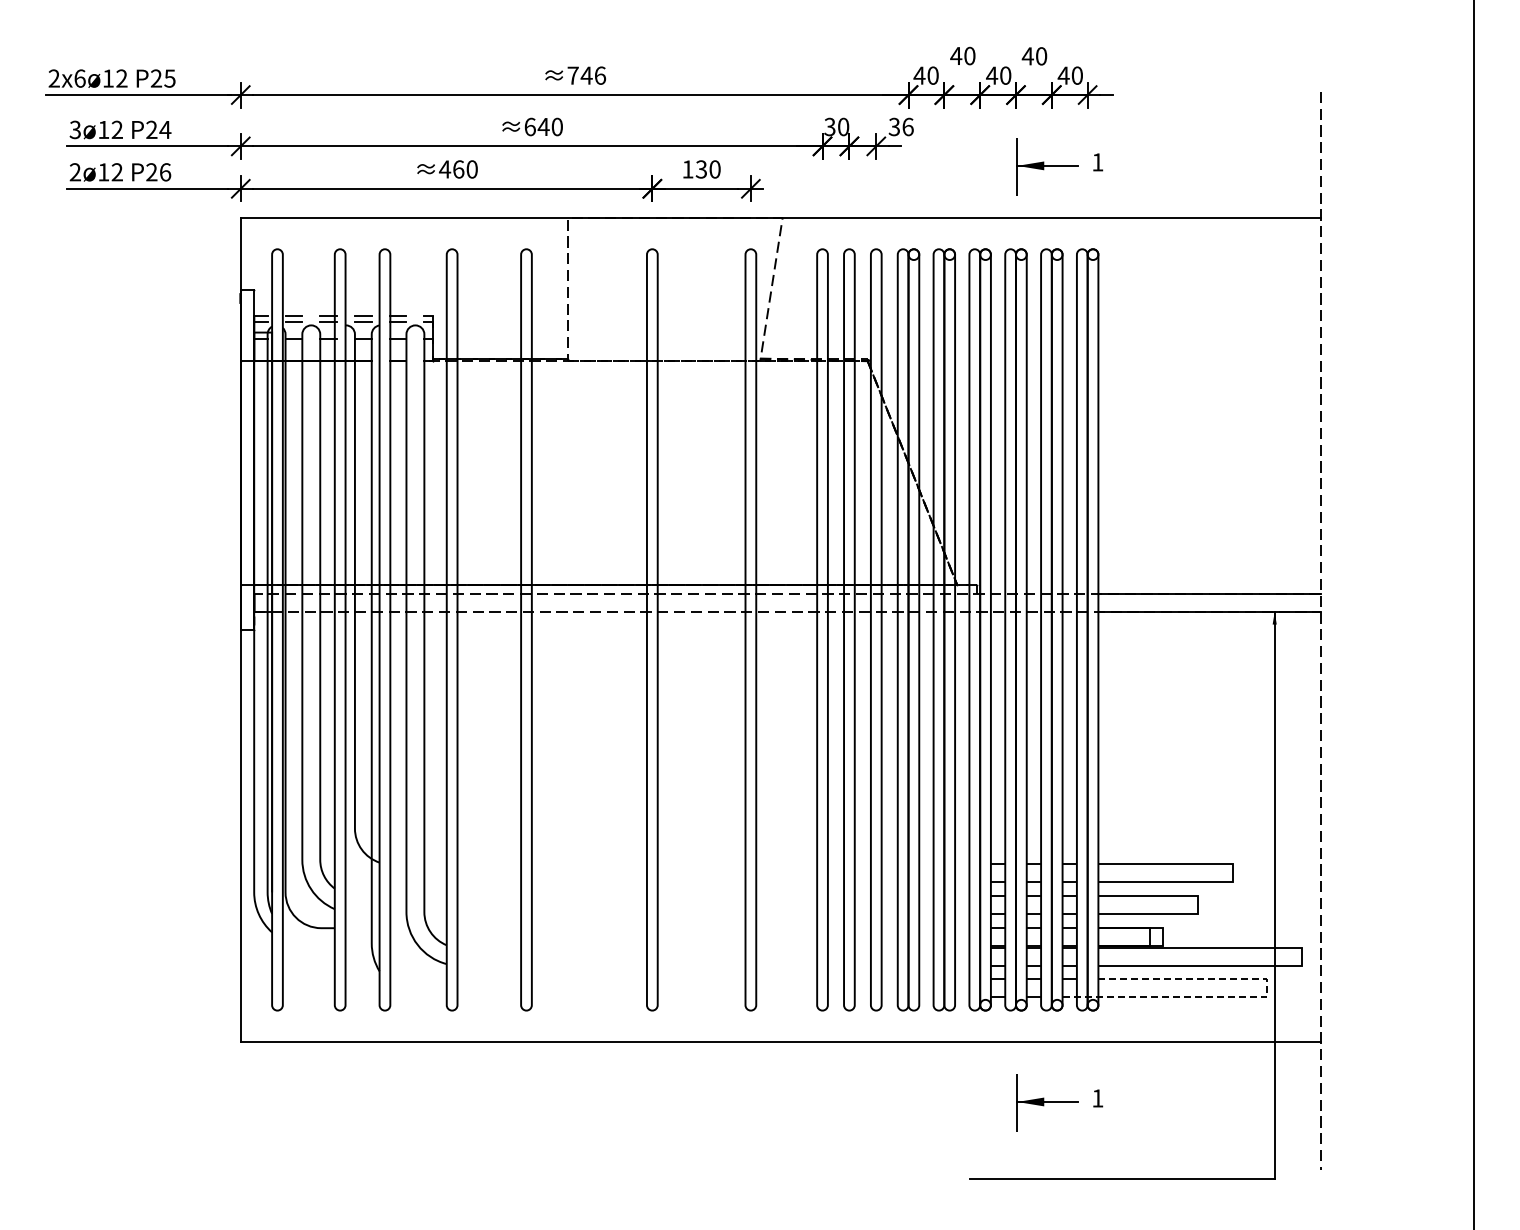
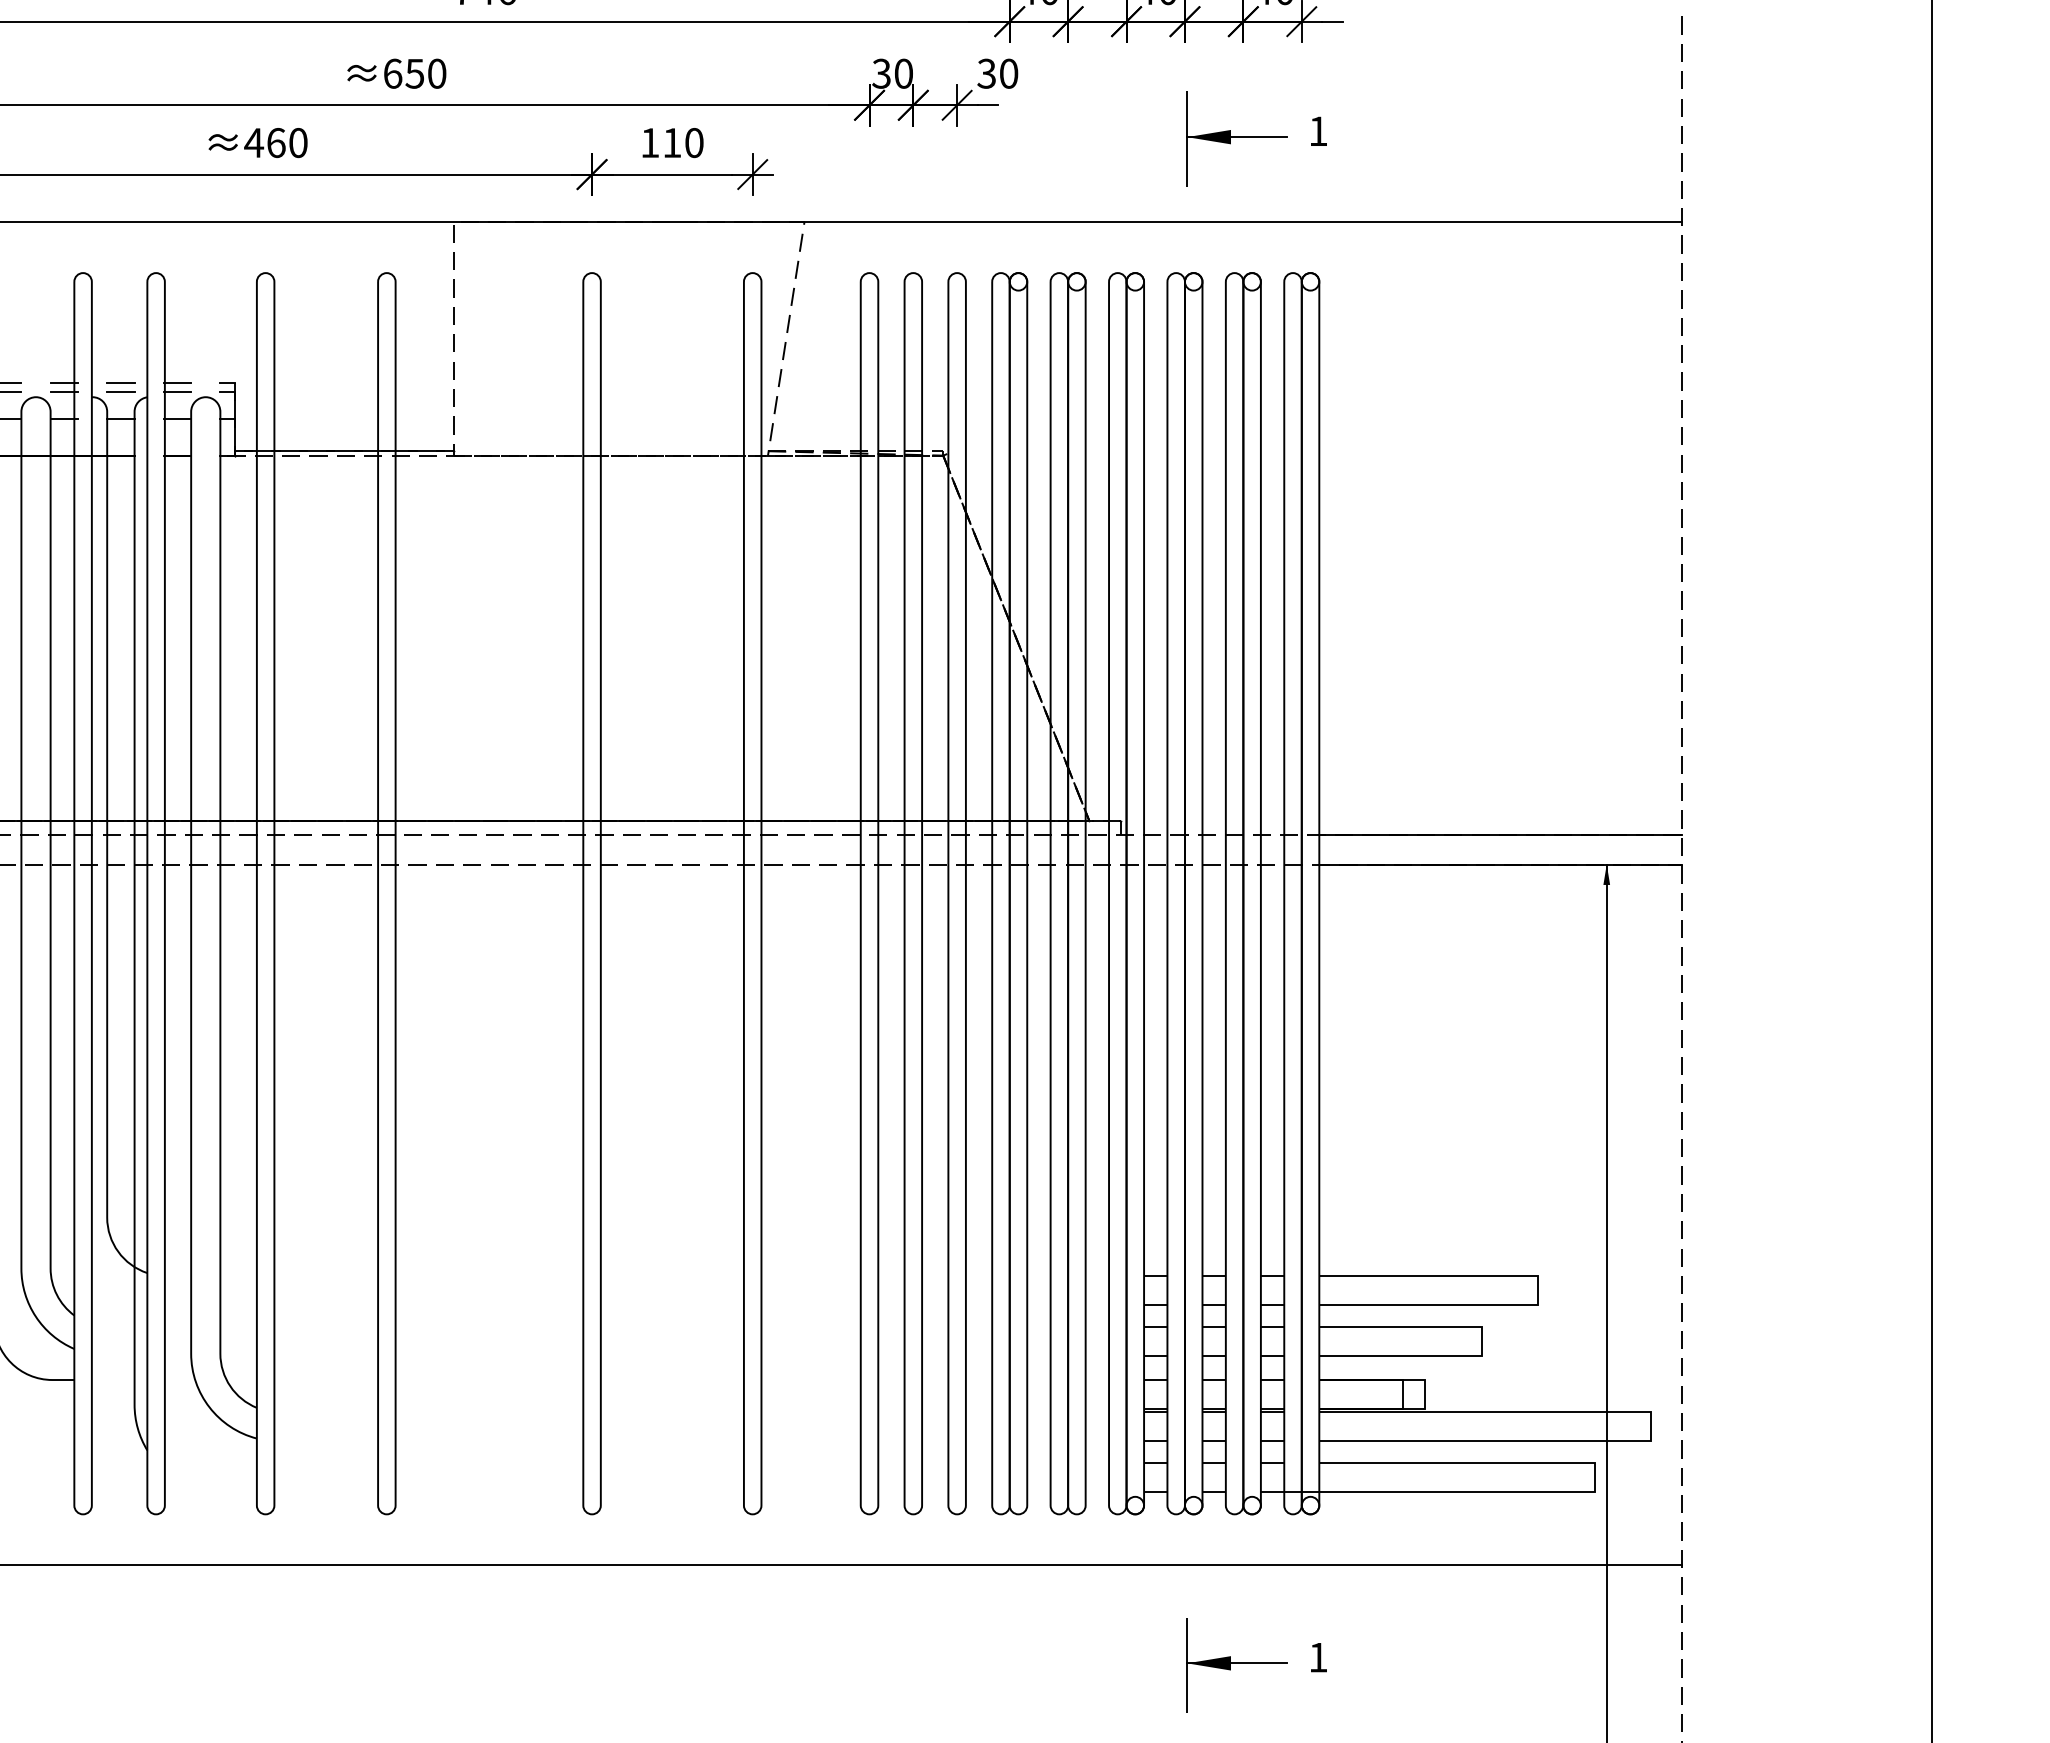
text: (907, 126) -> (1008, 72), 36 -> 30
text: (543, 127) -> (414, 74), 640 -> 650
text: (700, 169) -> (670, 143), 130 -> 110
line: (1260, 997) -> (1583, 1492), dashed -> solid

